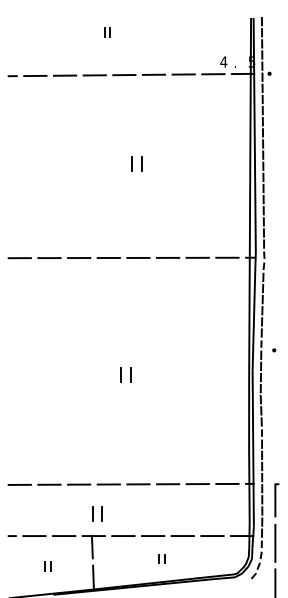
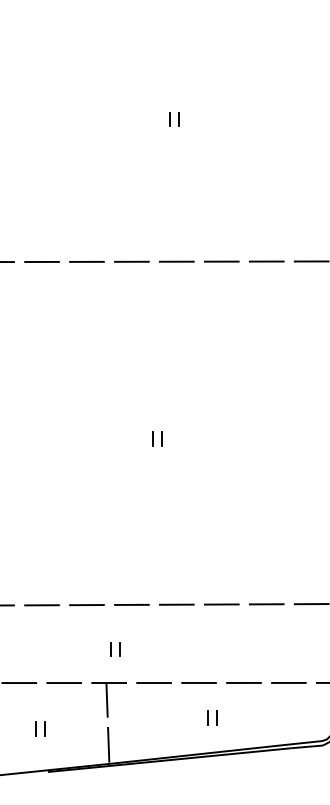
part: (136, 163) -> (173, 118), size x0.62
part: (125, 374) -> (157, 438), size x0.62
part: (97, 513) -> (114, 648), size x0.62

